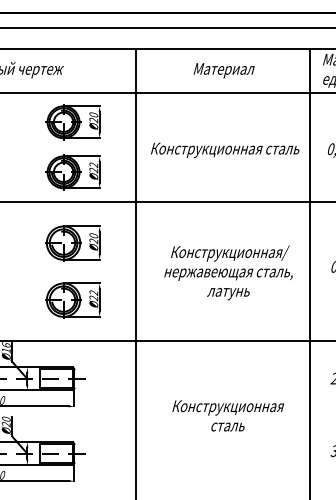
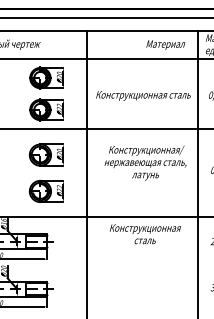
text: (223, 69) -> (165, 44), moved
text: (228, 271) -> (145, 162), moved
text: (226, 416) -> (144, 234), moved

